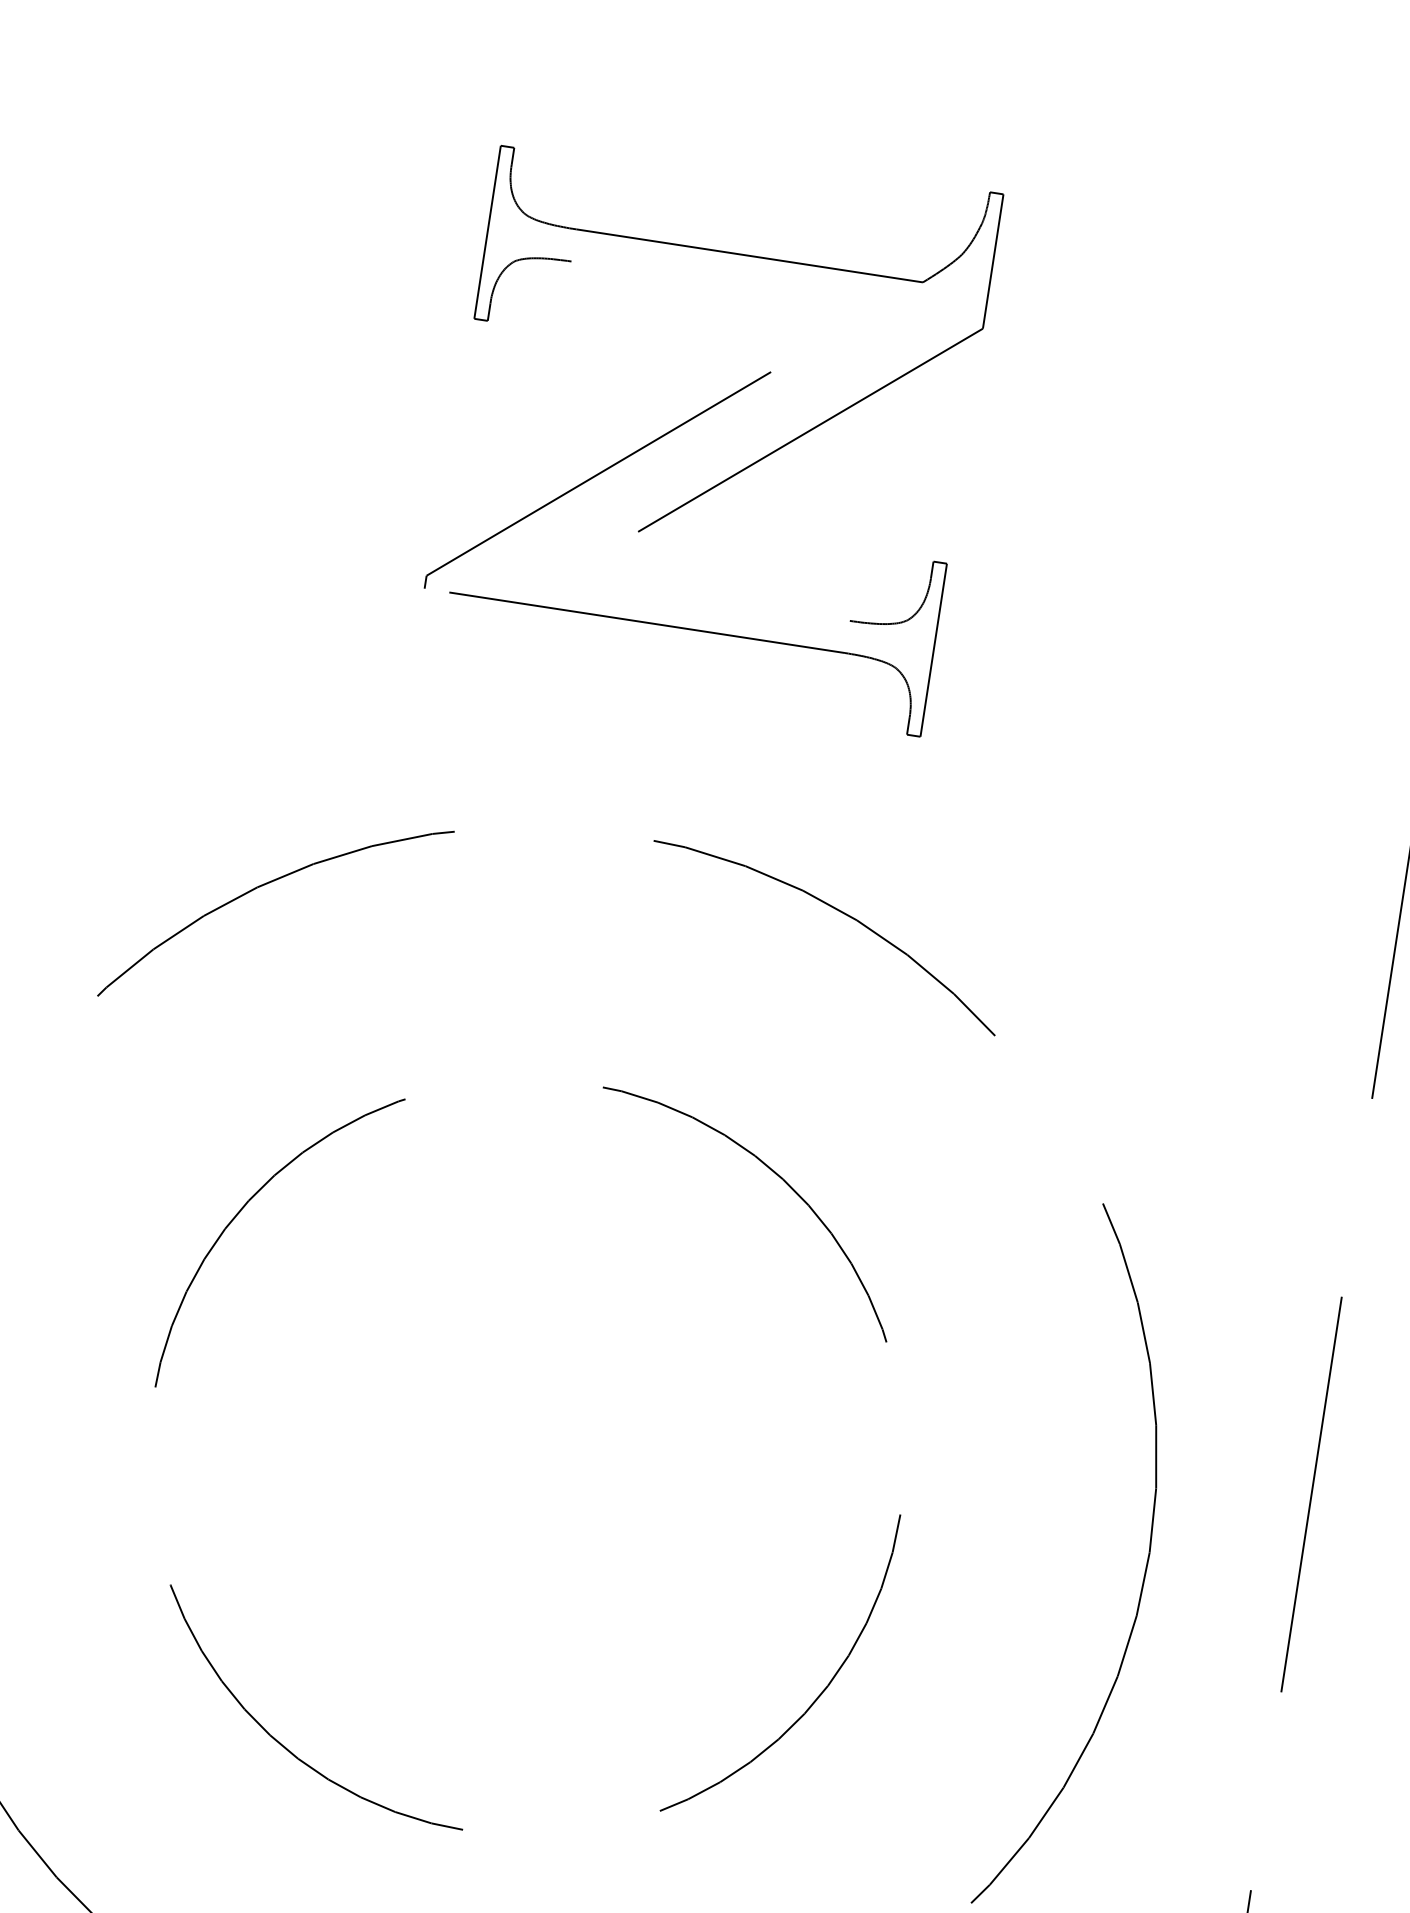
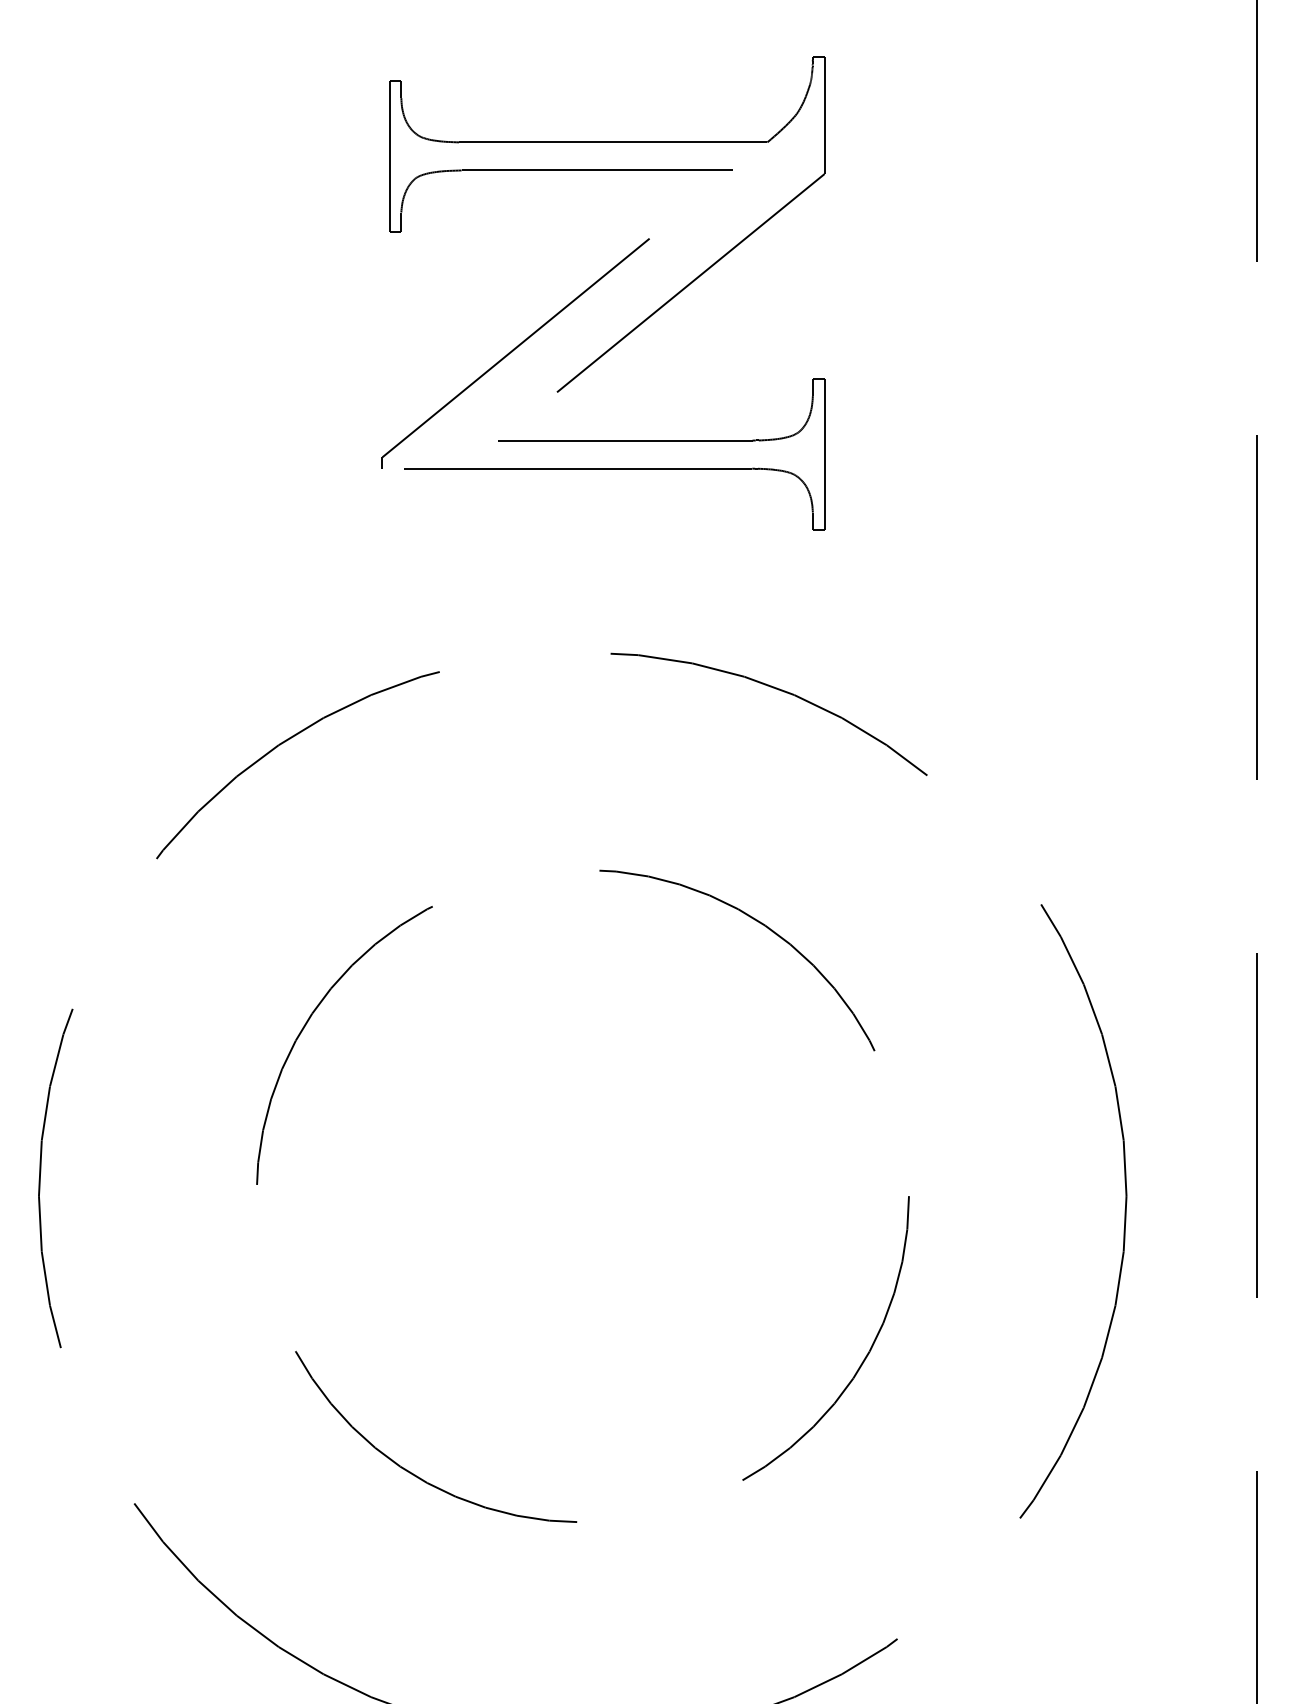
line: (724, 284) -> (598, 170), added
line: (705, 598) -> (623, 440), added

